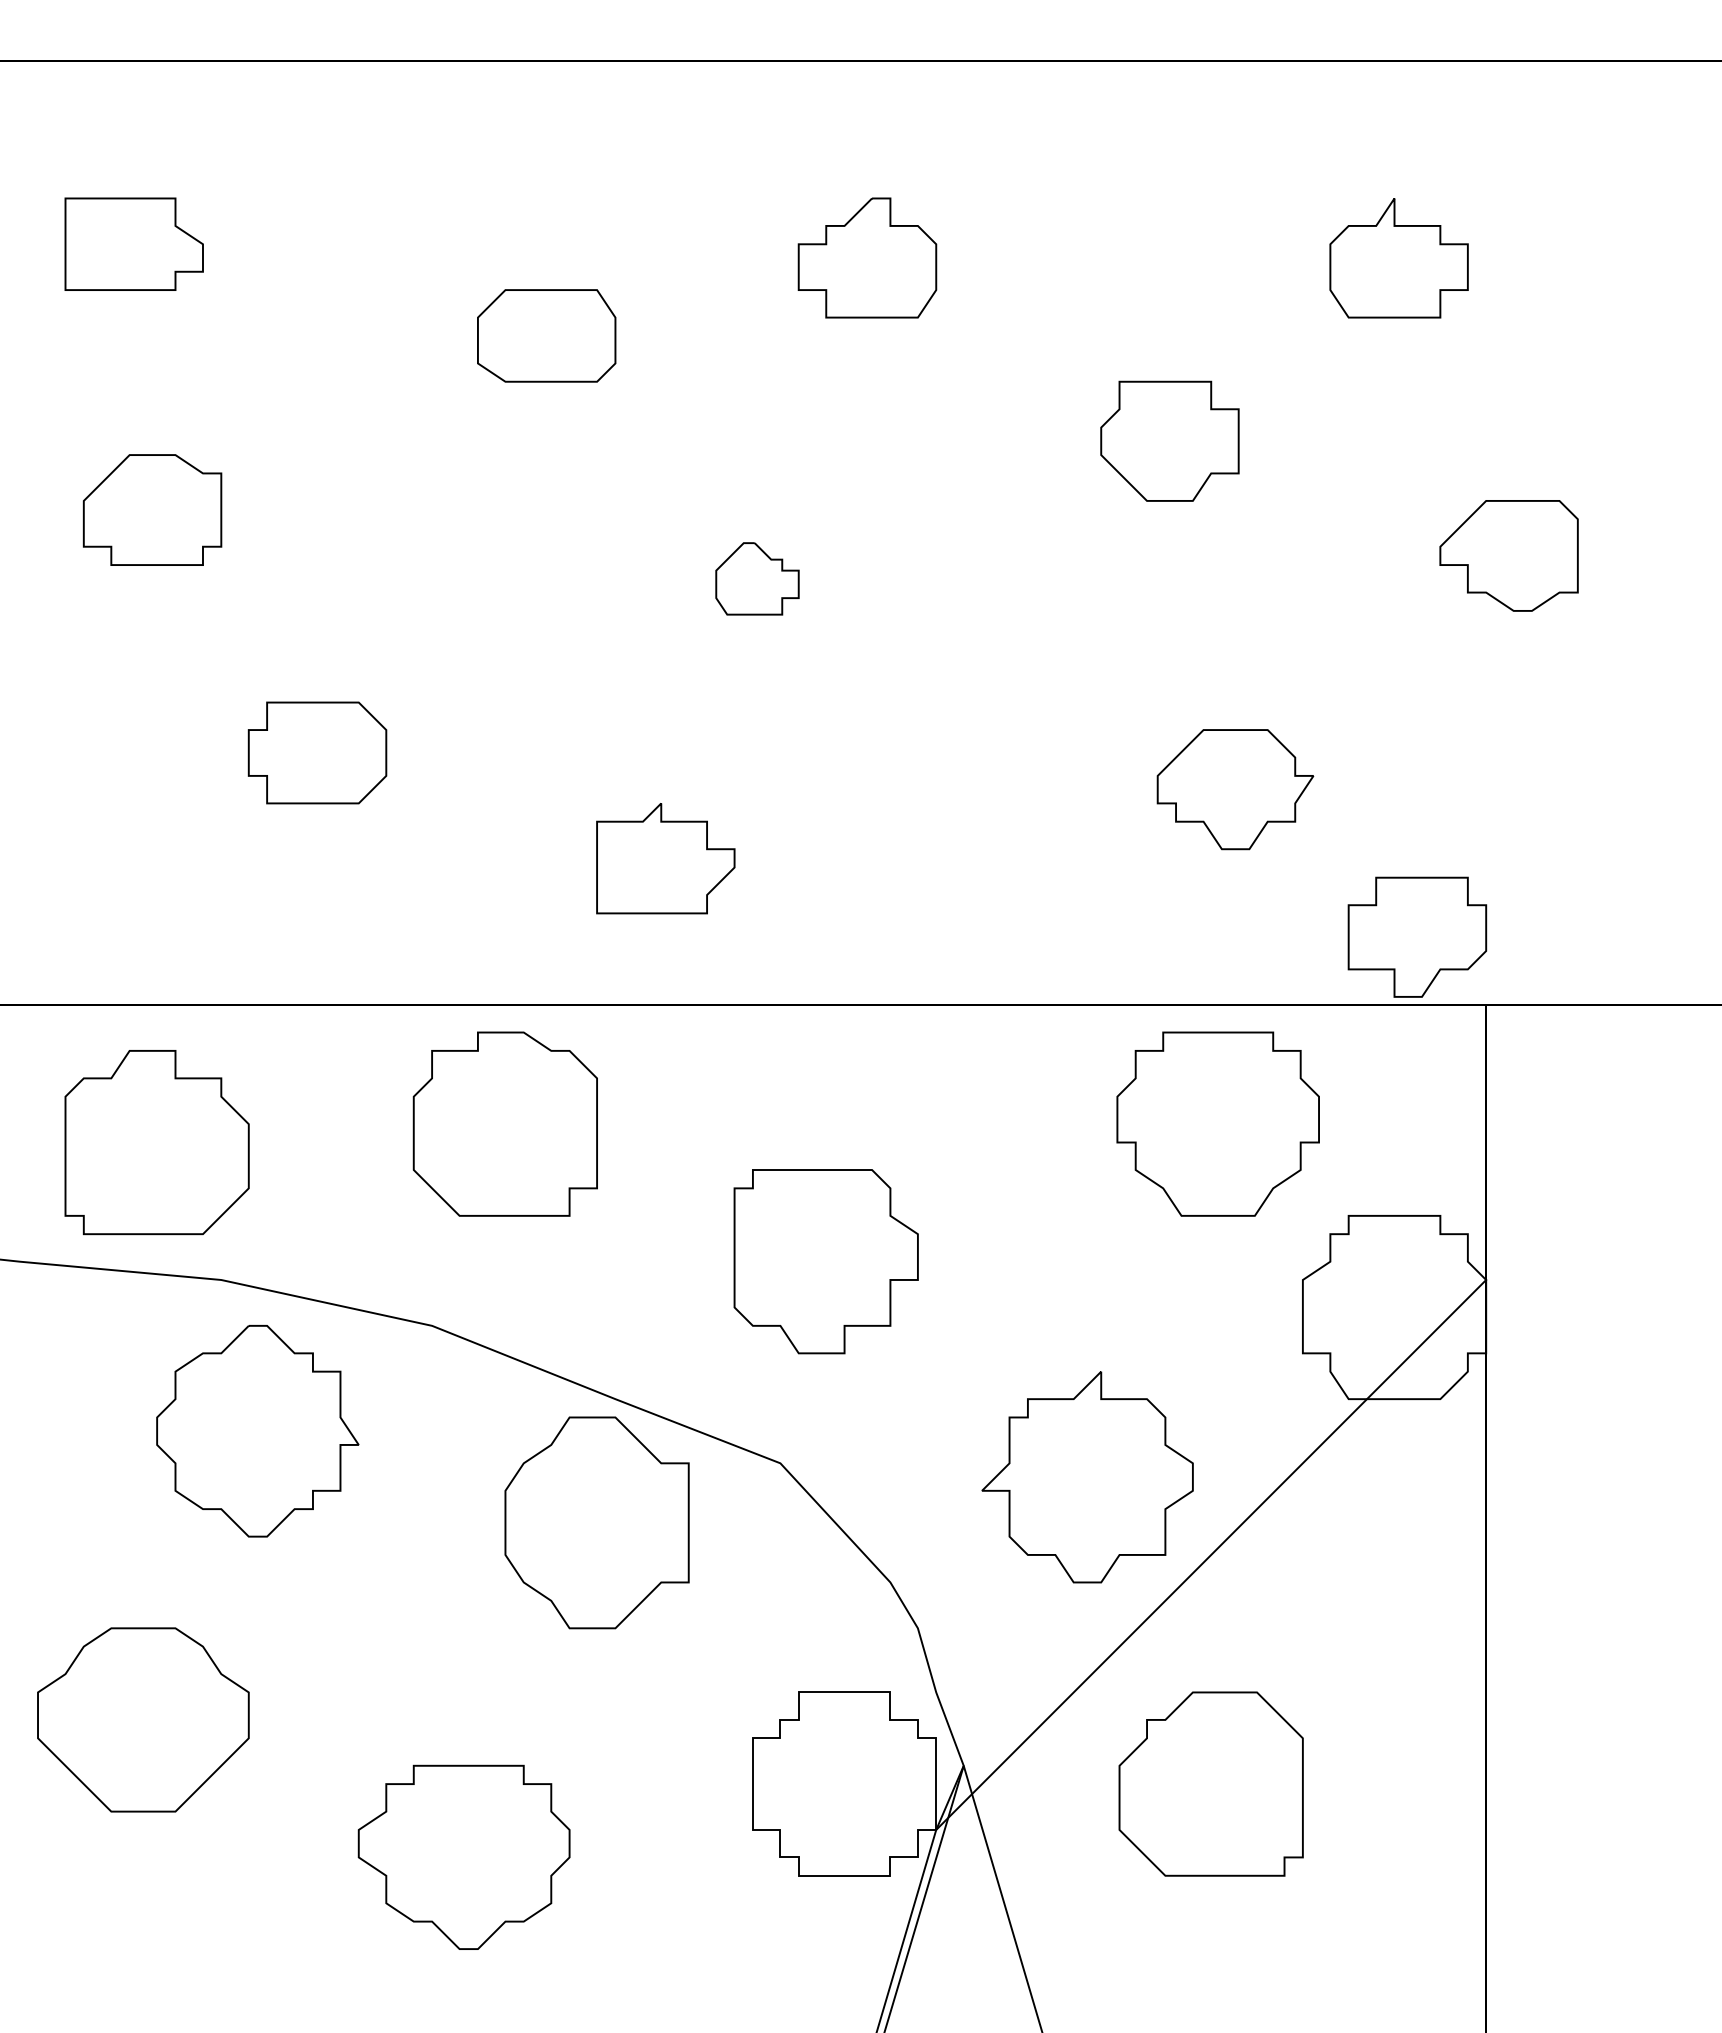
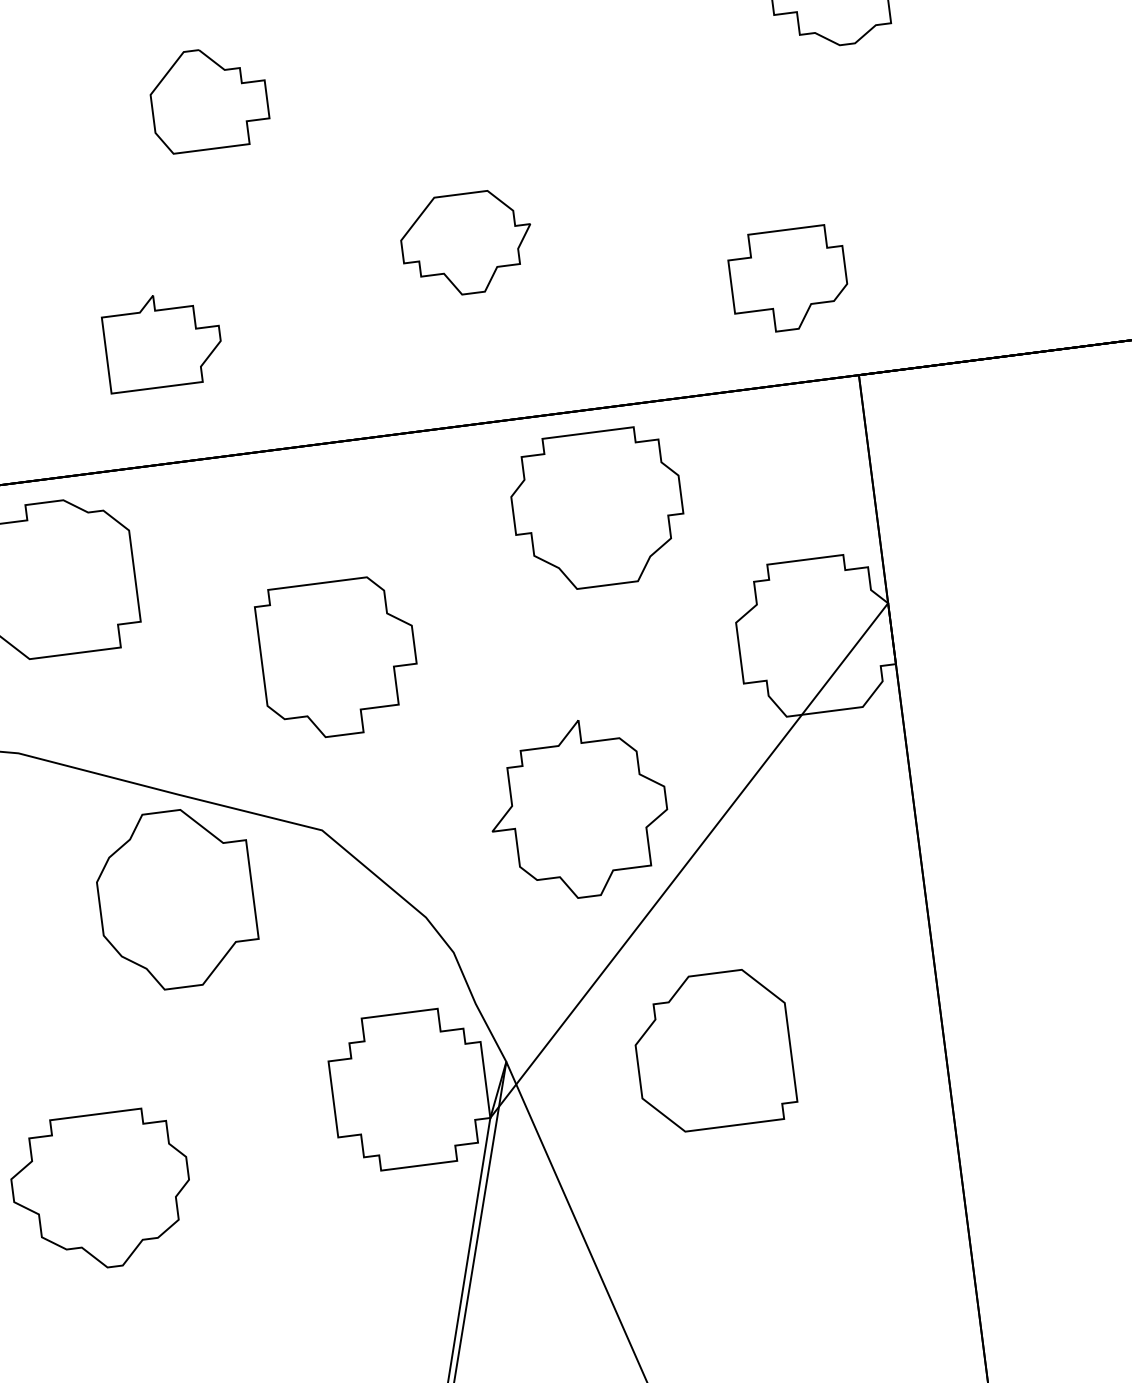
part: (757, 578) -> (209, 98), size x1.67
part: (1235, 789) -> (467, 243), moved
part: (1417, 936) -> (788, 279), moved
part: (1217, 1123) -> (597, 508), moved

